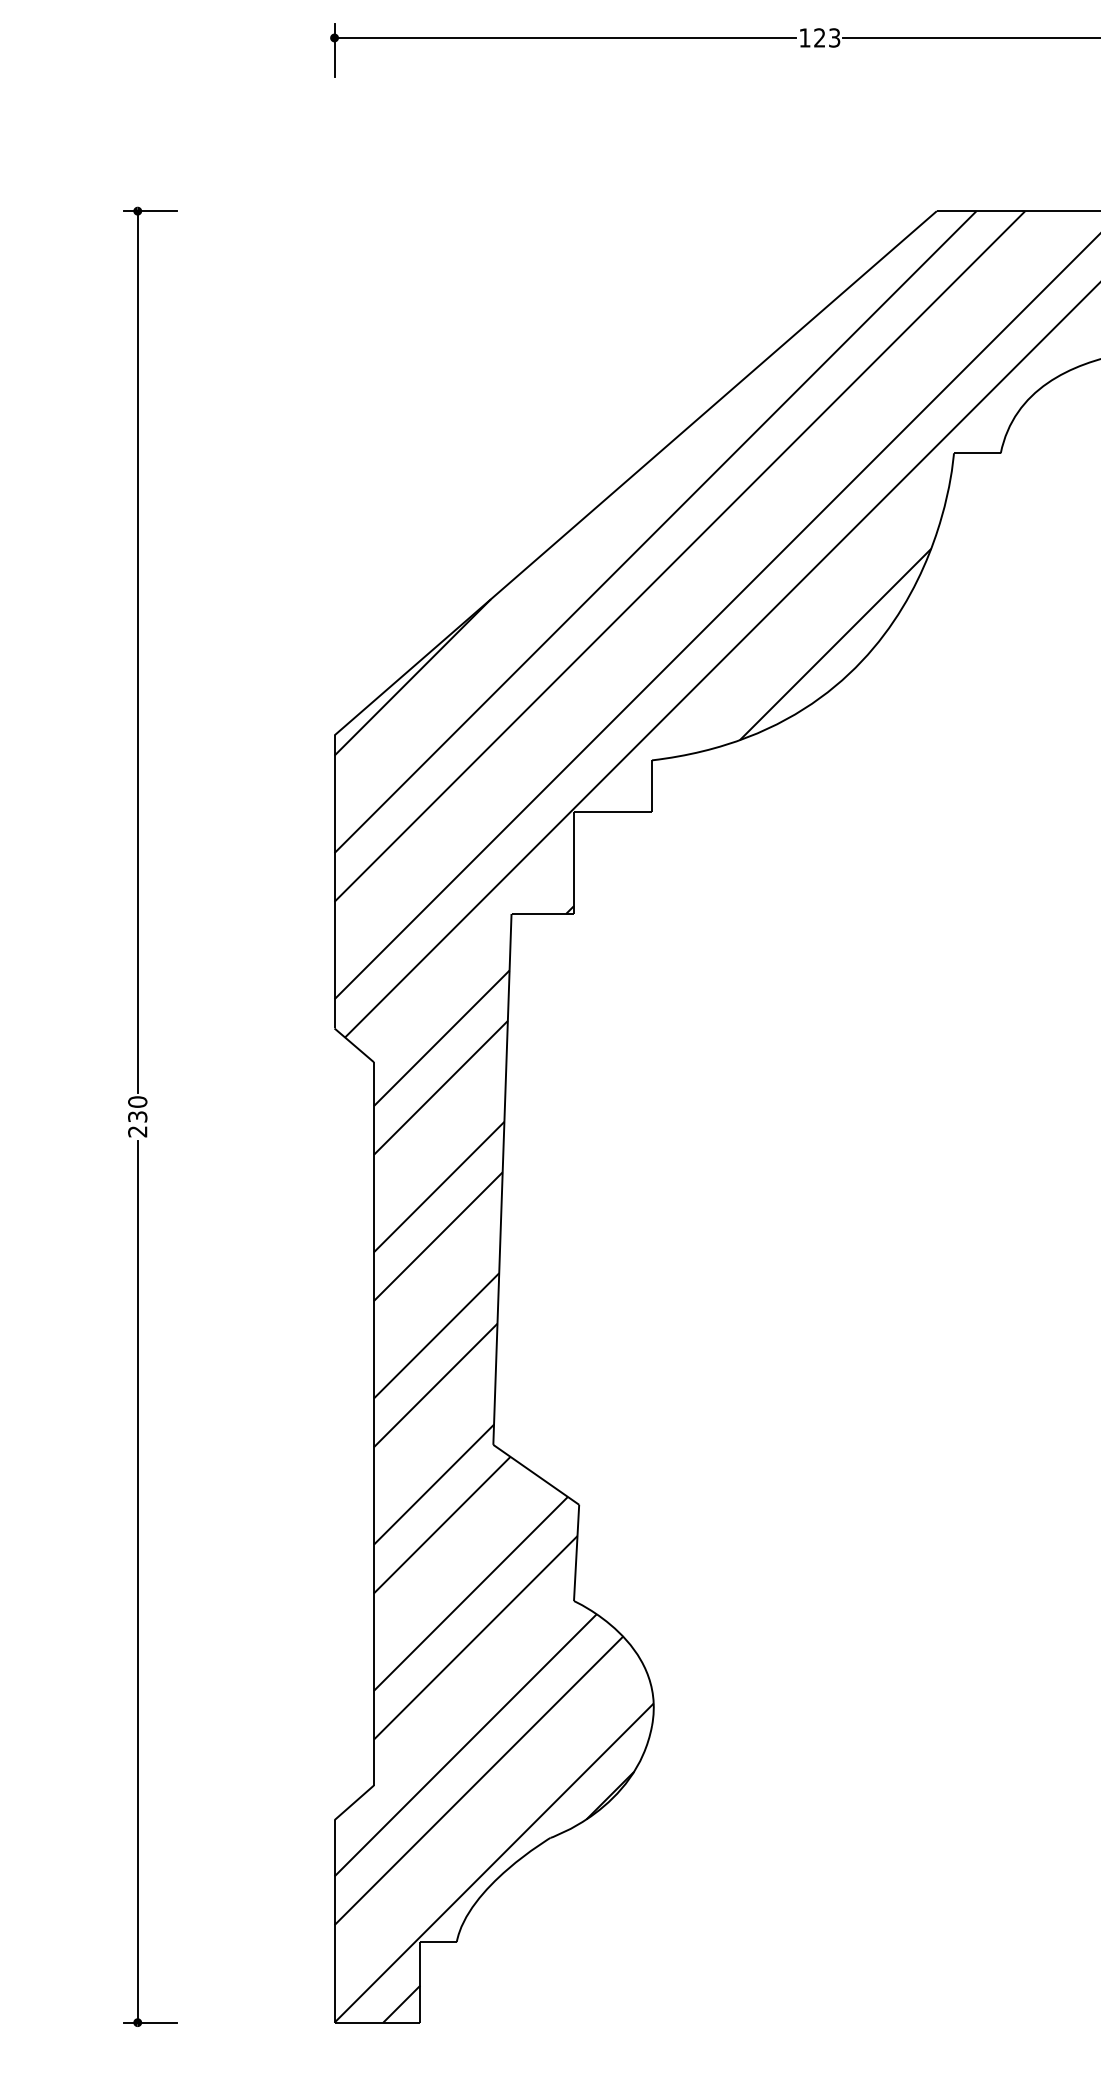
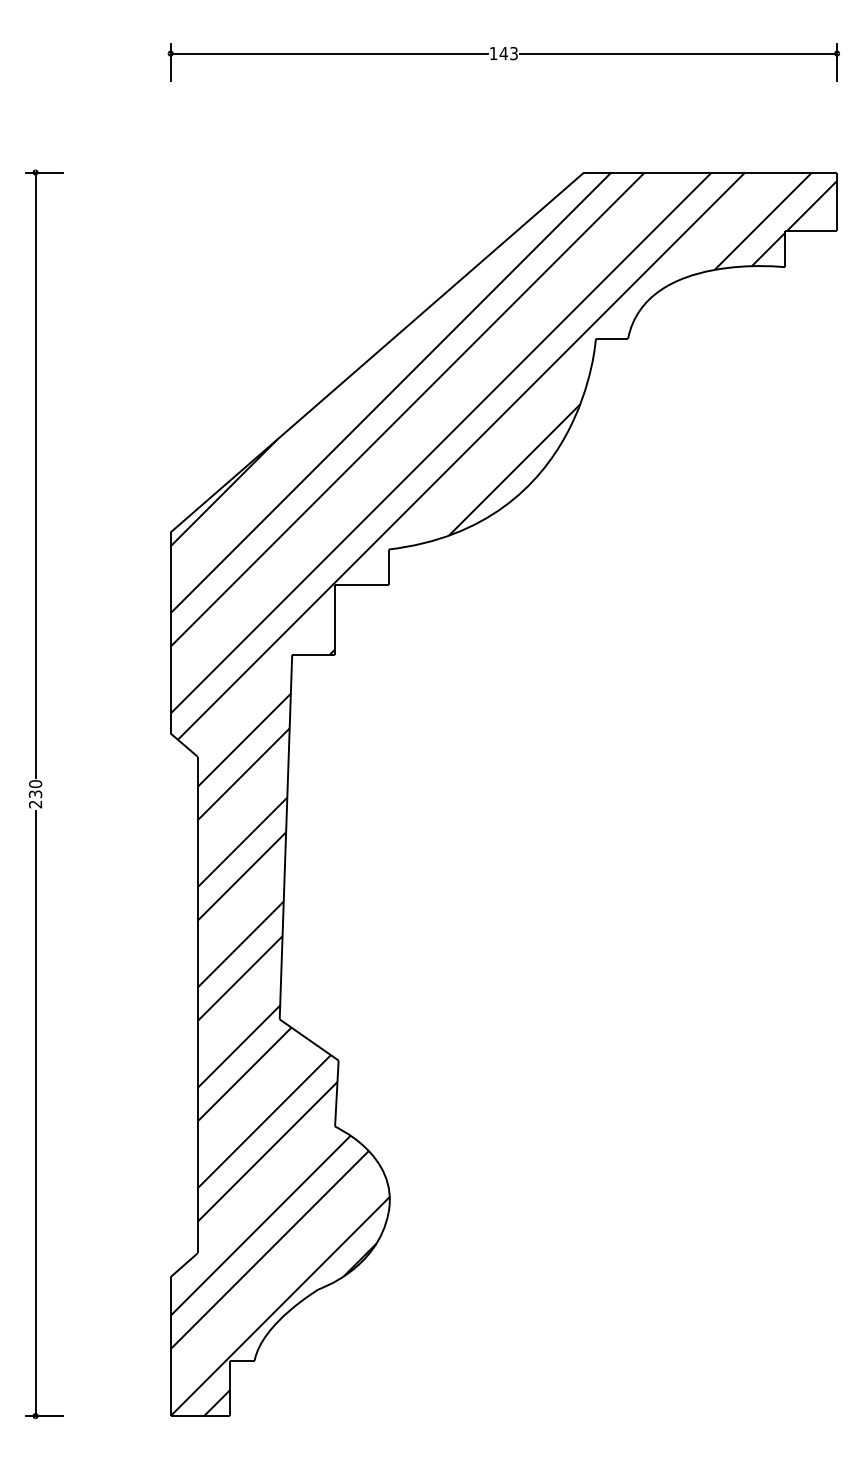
text: (819, 36) -> (503, 52), 123 -> 143

